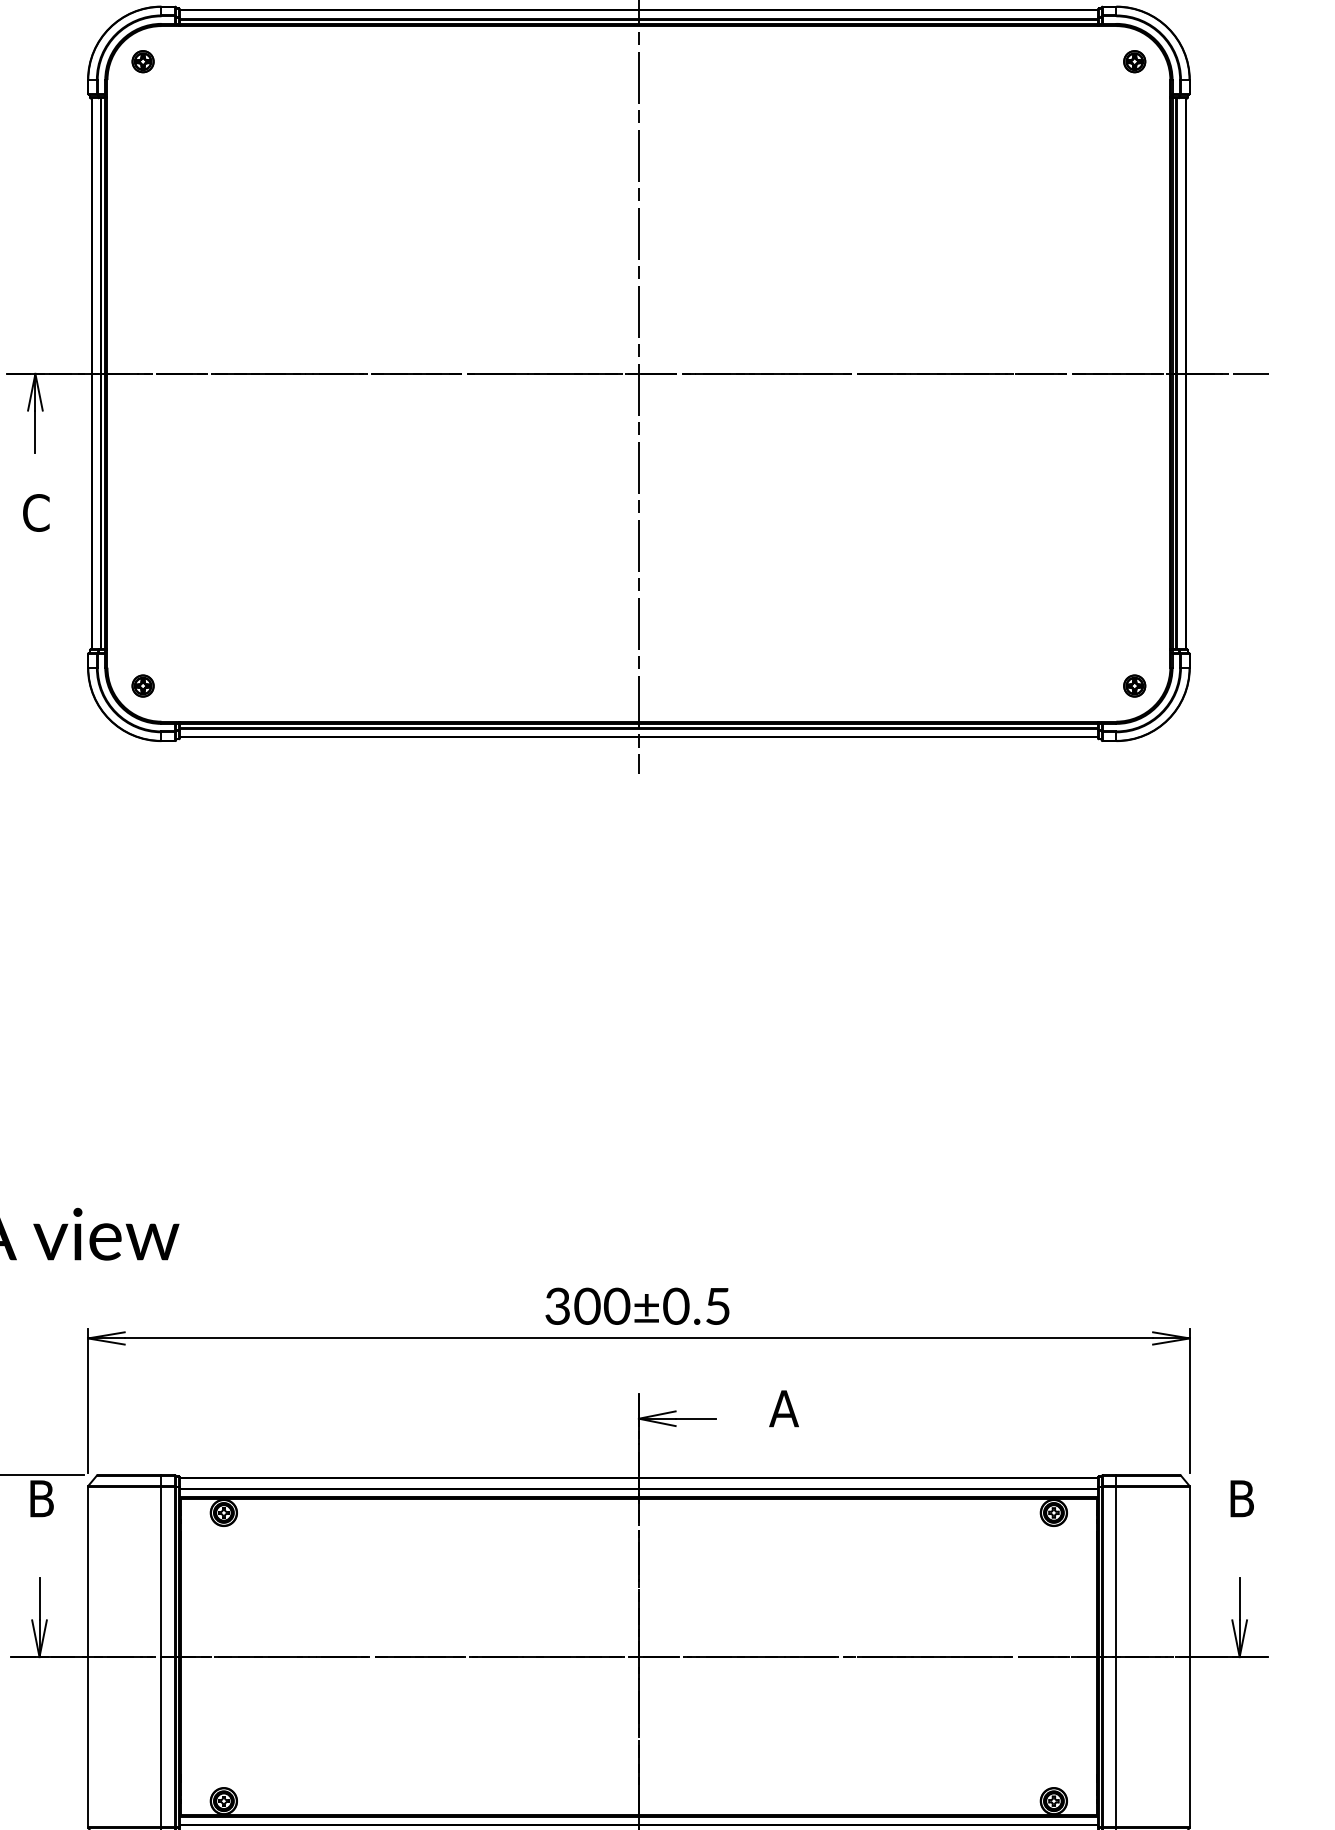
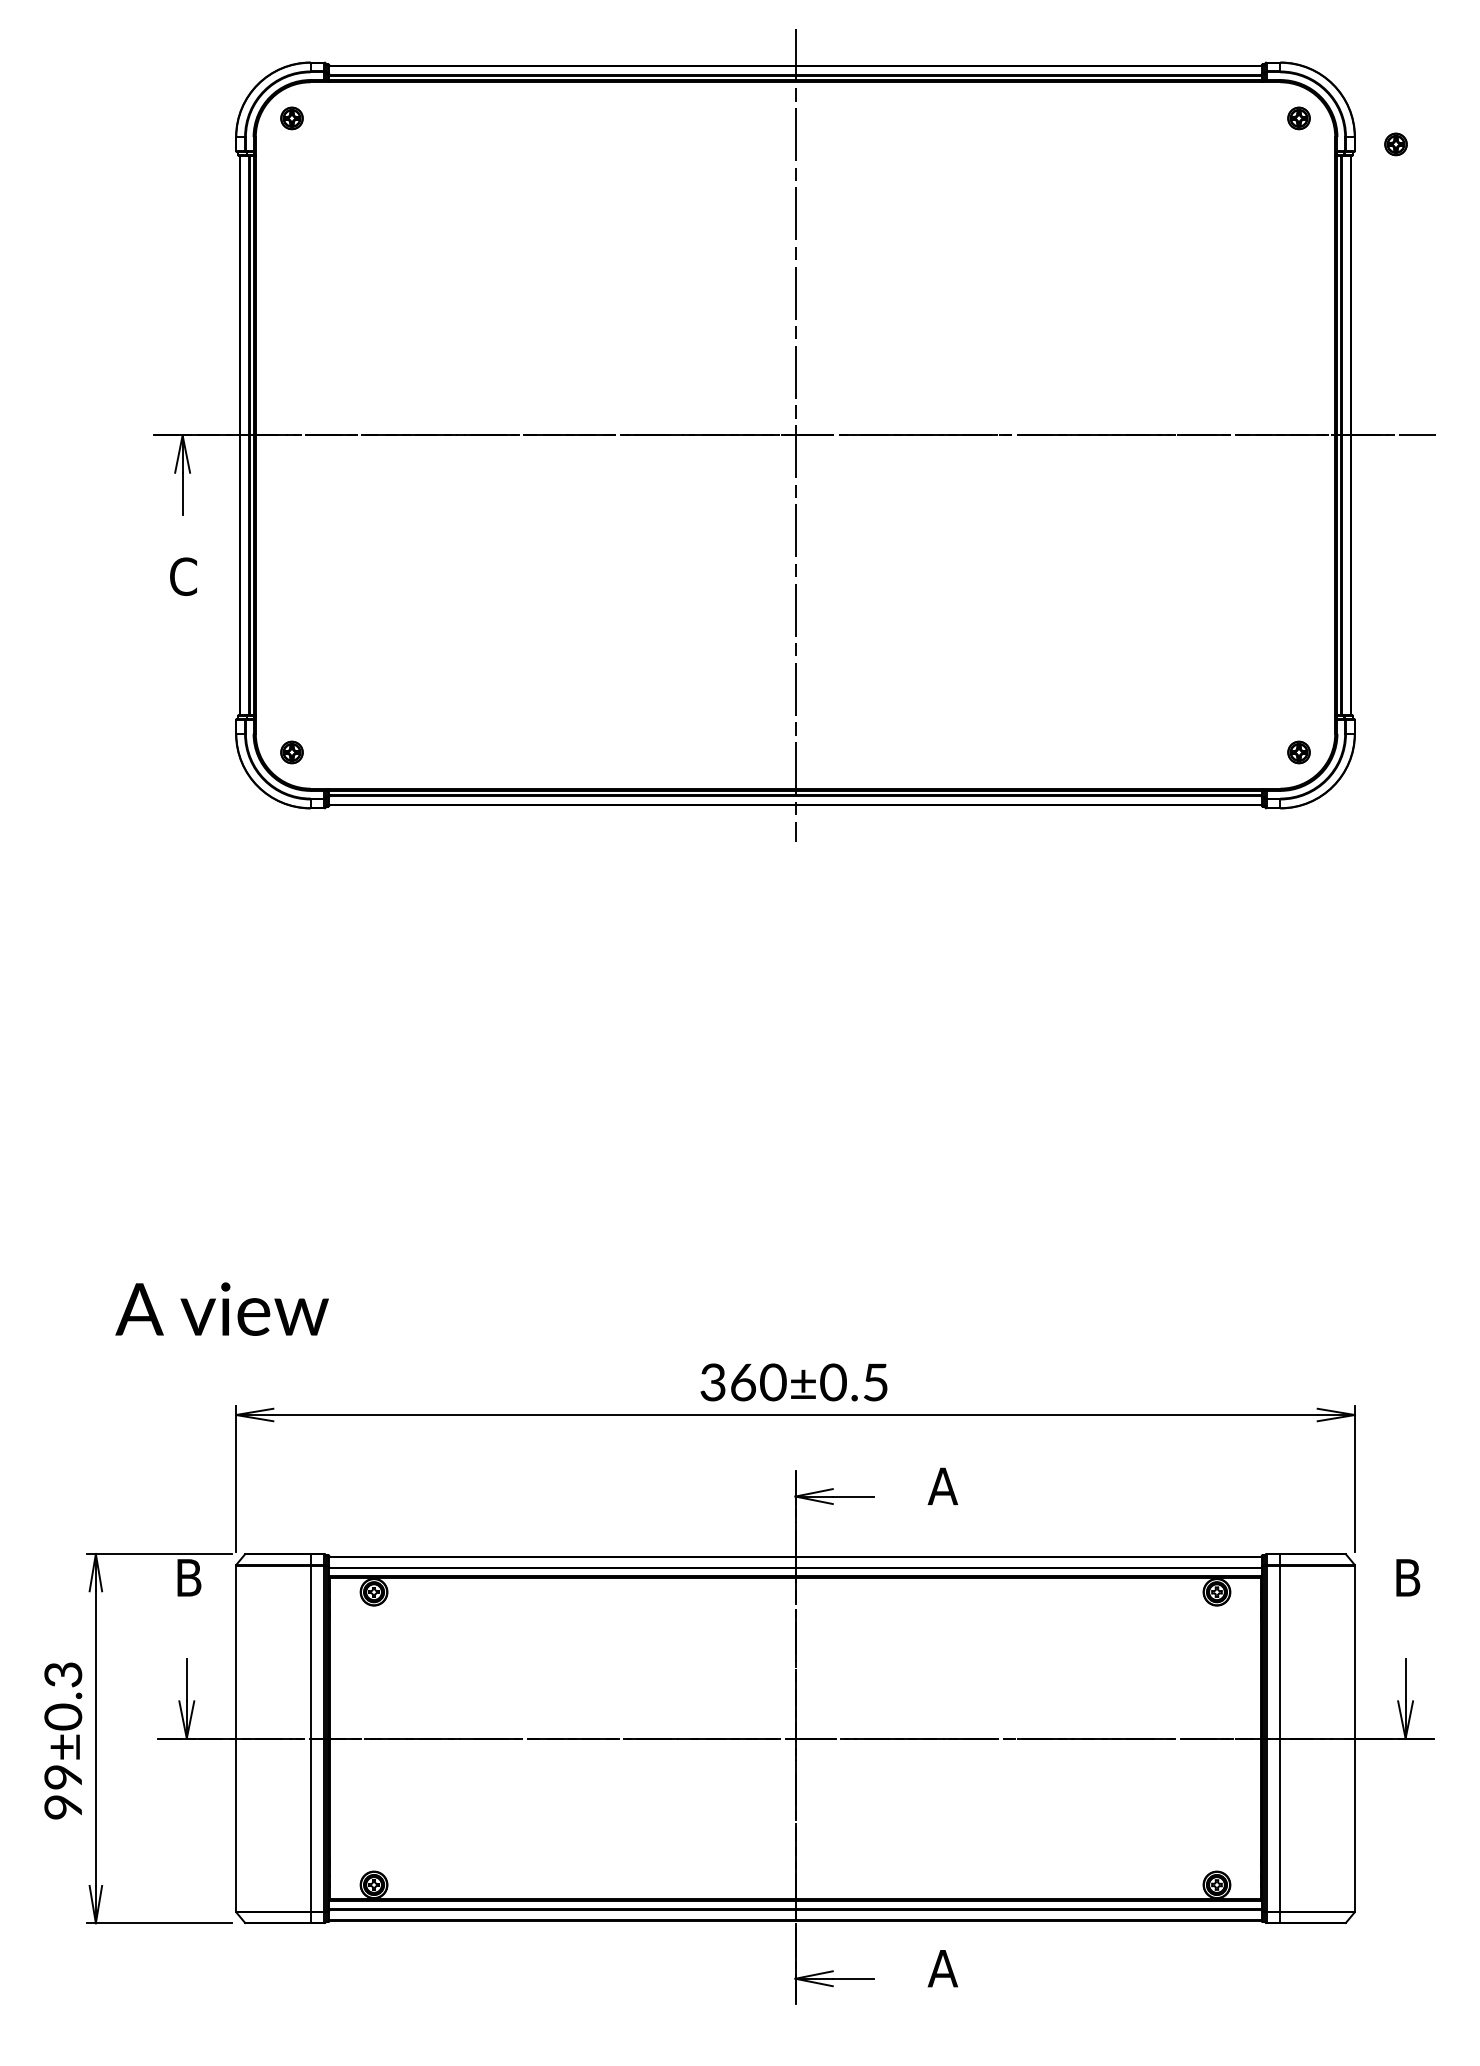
part: (1229, 87) -> (1395, 144), added
text: (586, 1306) -> (742, 1382), 300±0.5 -> 360±0.5

